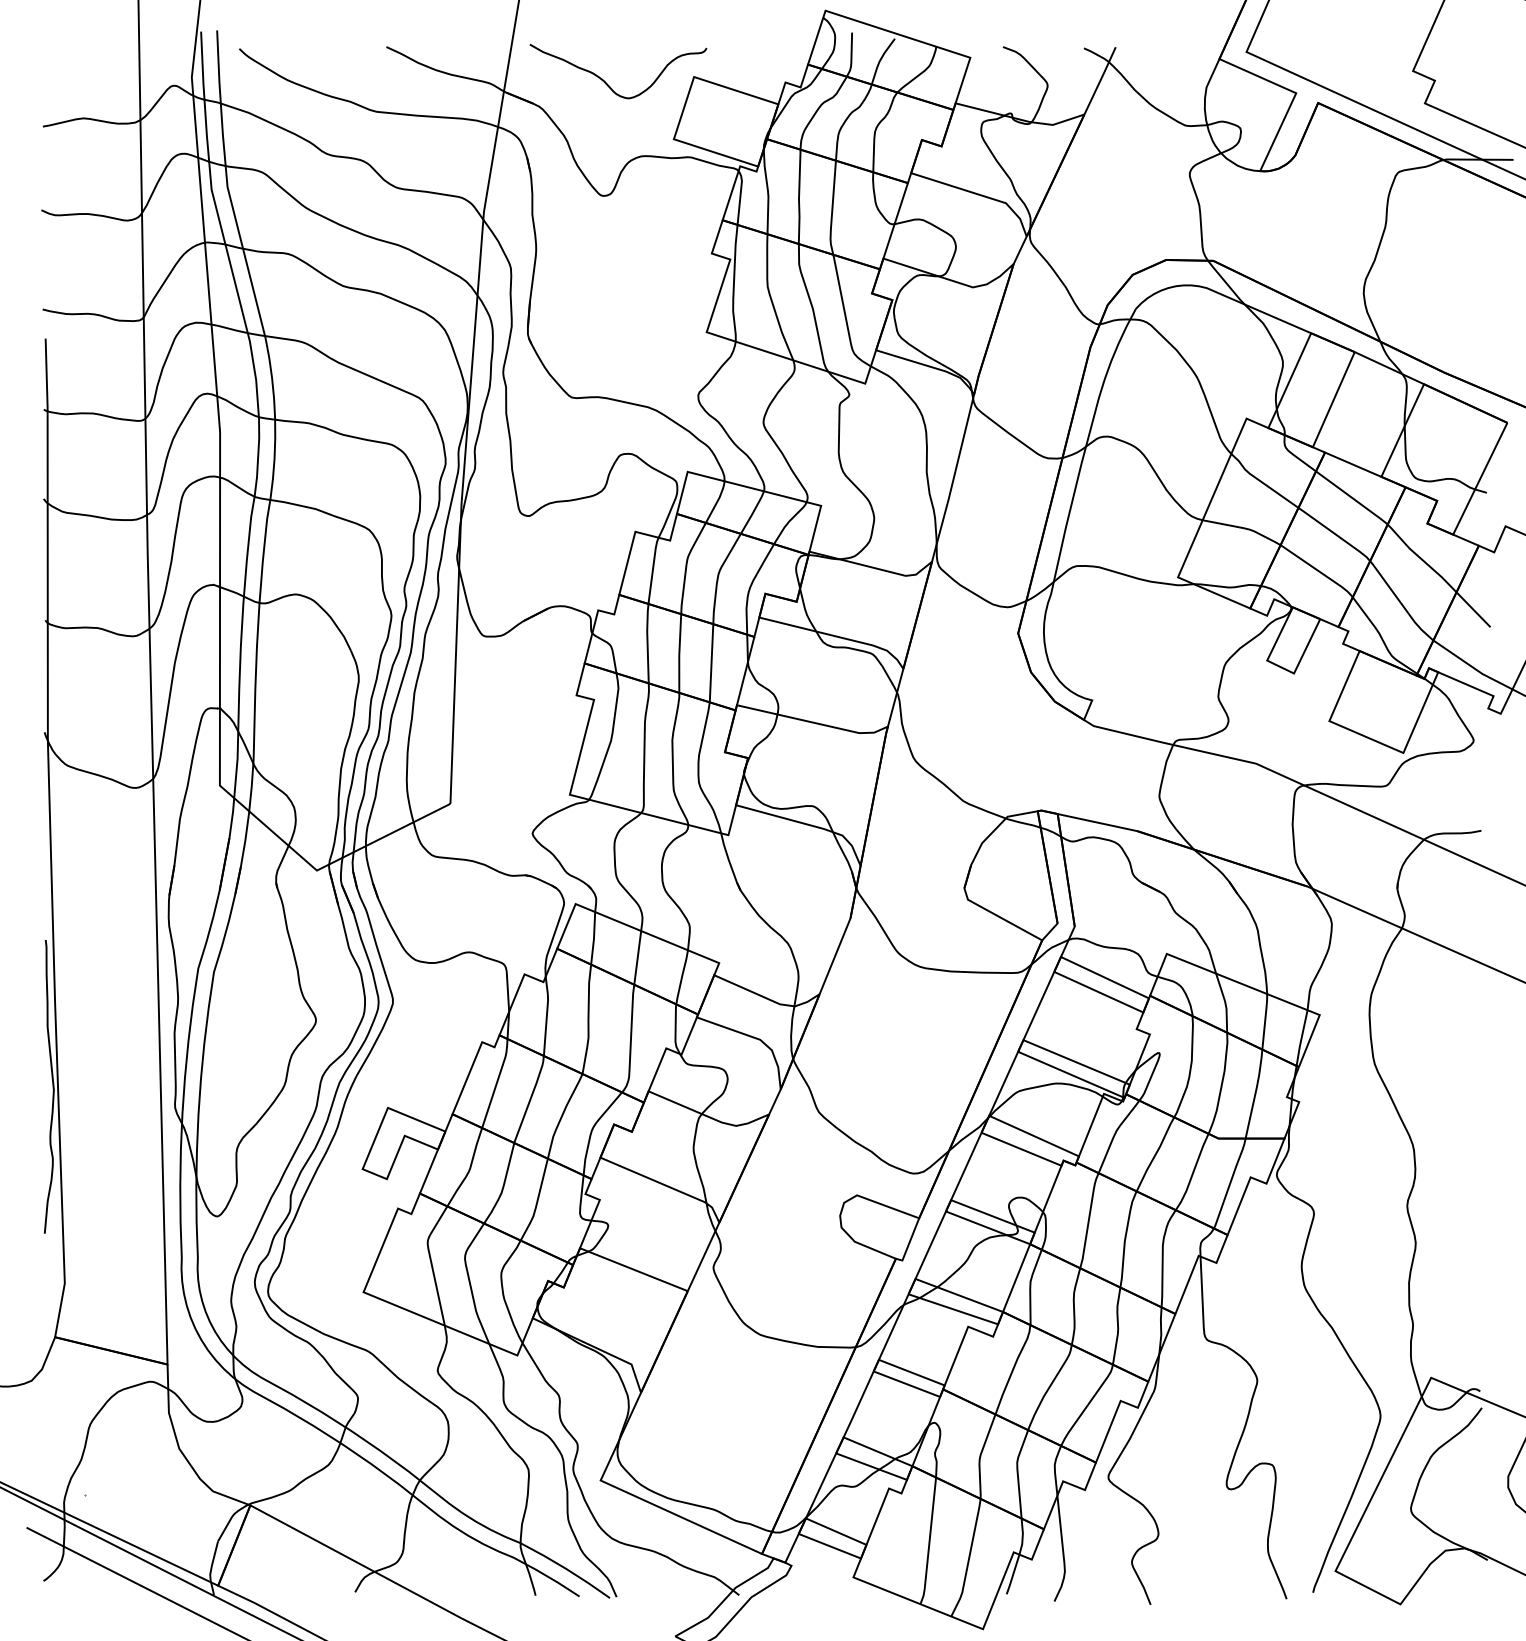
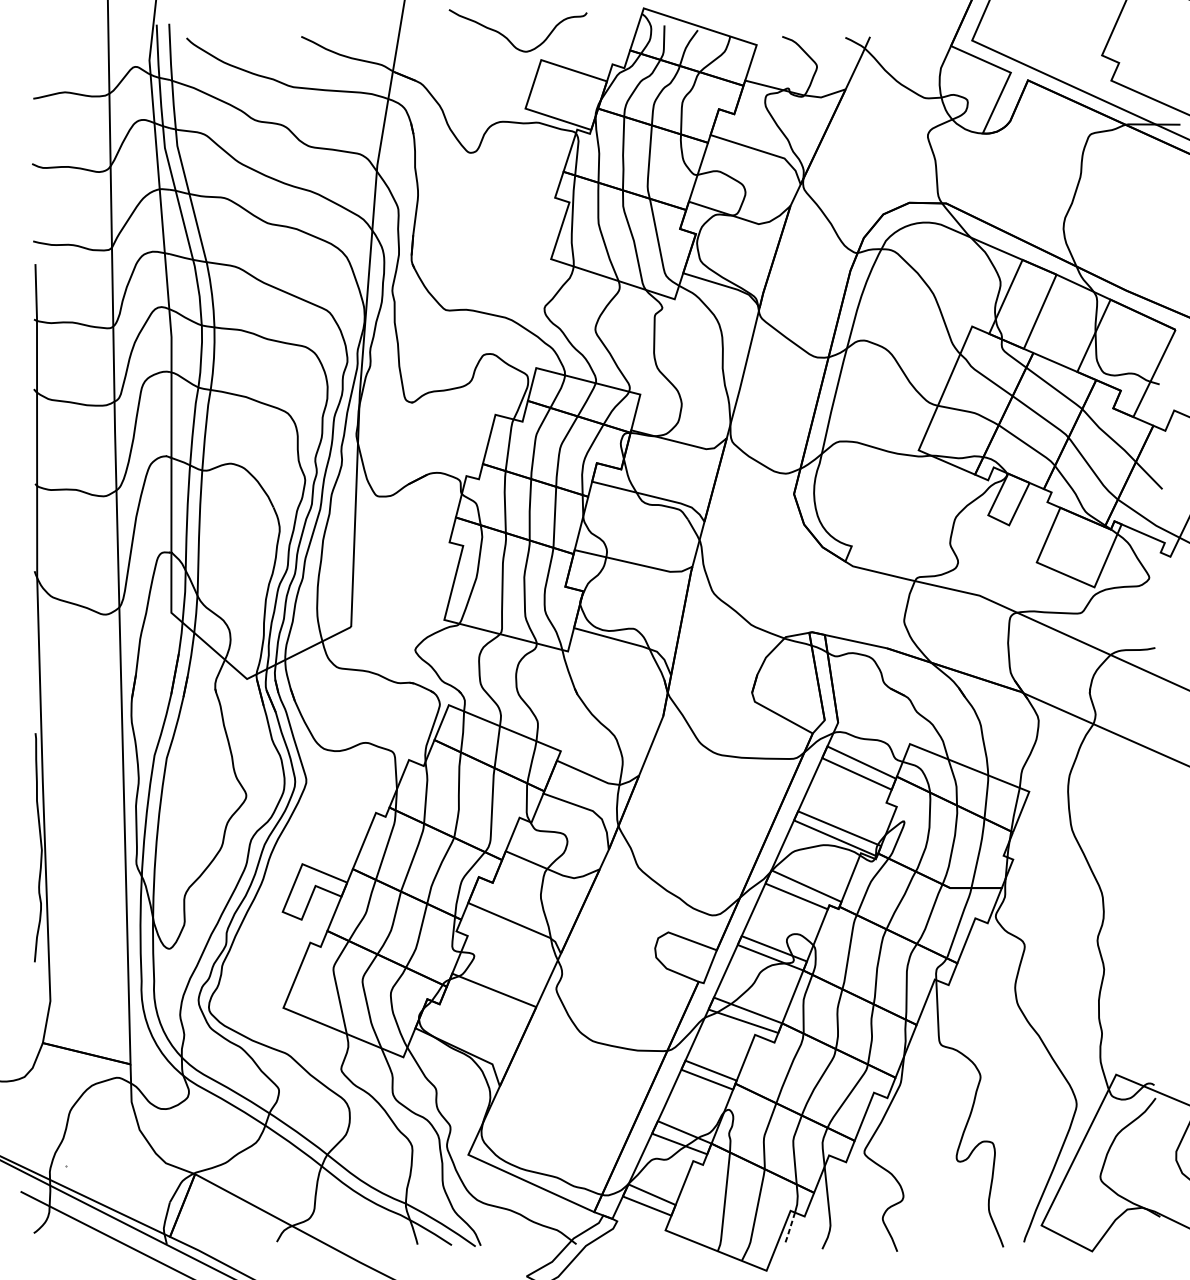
curve: (606, 82) -> (508, 39), moved
line: (1012, 1575) -> (789, 1228), solid -> dashed

